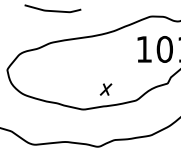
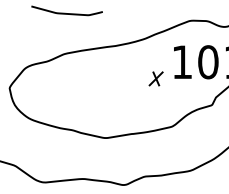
part: (105, 89) -> (155, 78), moved

